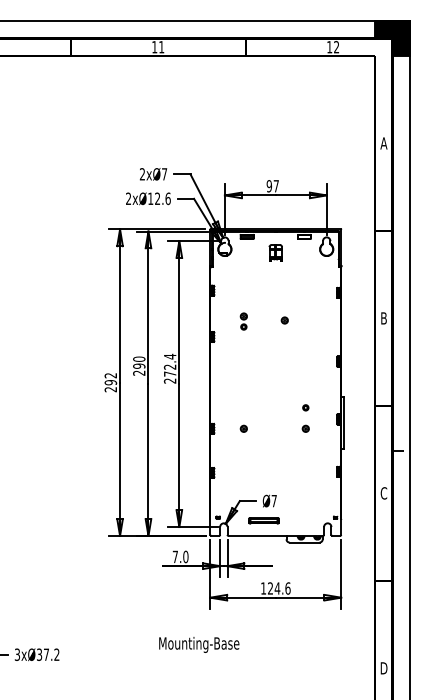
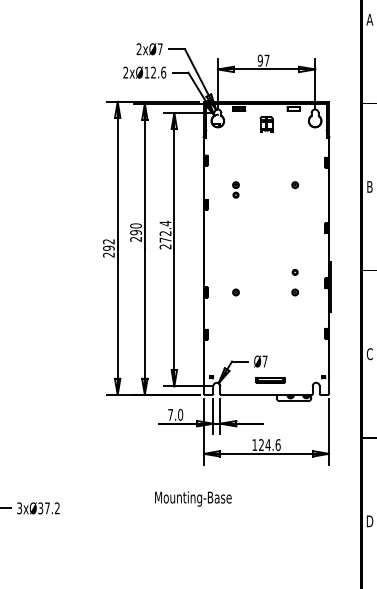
part: (284, 320) -> (294, 185), moved
part: (263, 520) -> (270, 380), moved

